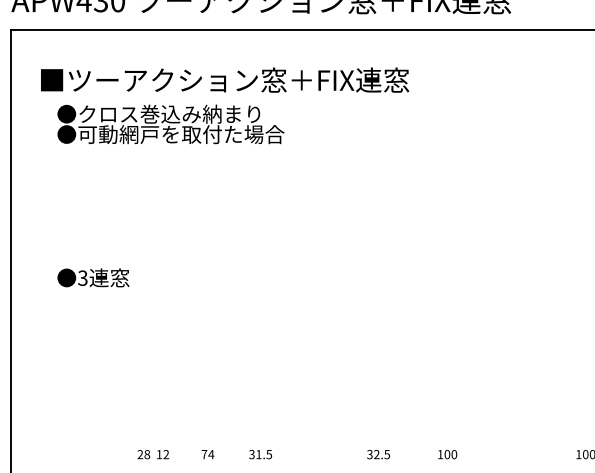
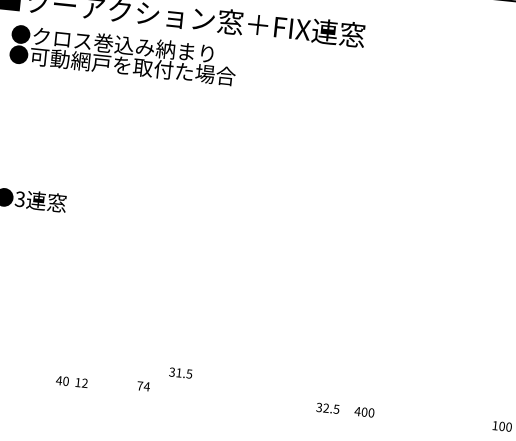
text: (143, 454) -> (62, 380), 28 -> 40
text: (207, 454) -> (143, 386), moved
text: (260, 454) -> (180, 373), moved
text: (378, 454) -> (327, 408), moved
text: (440, 454) -> (357, 411), 100 -> 400

